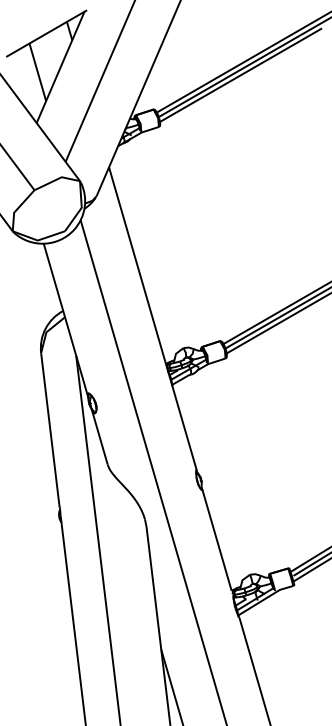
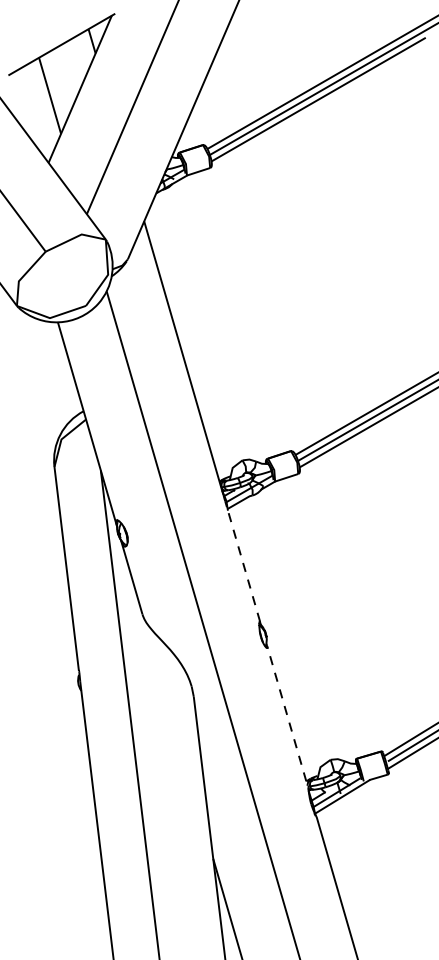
line: (184, 426) -> (243, 563), solid -> dashed
line: (216, 539) -> (286, 713), solid -> dashed

